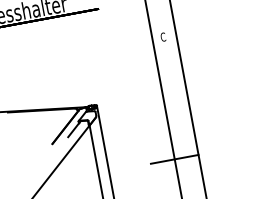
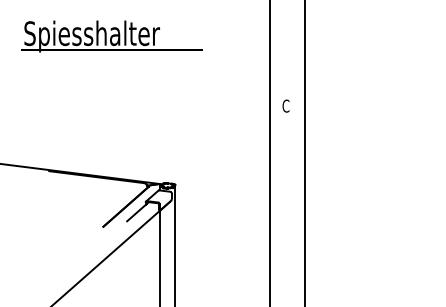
line: (174, 159) -> (269, 280), removed

